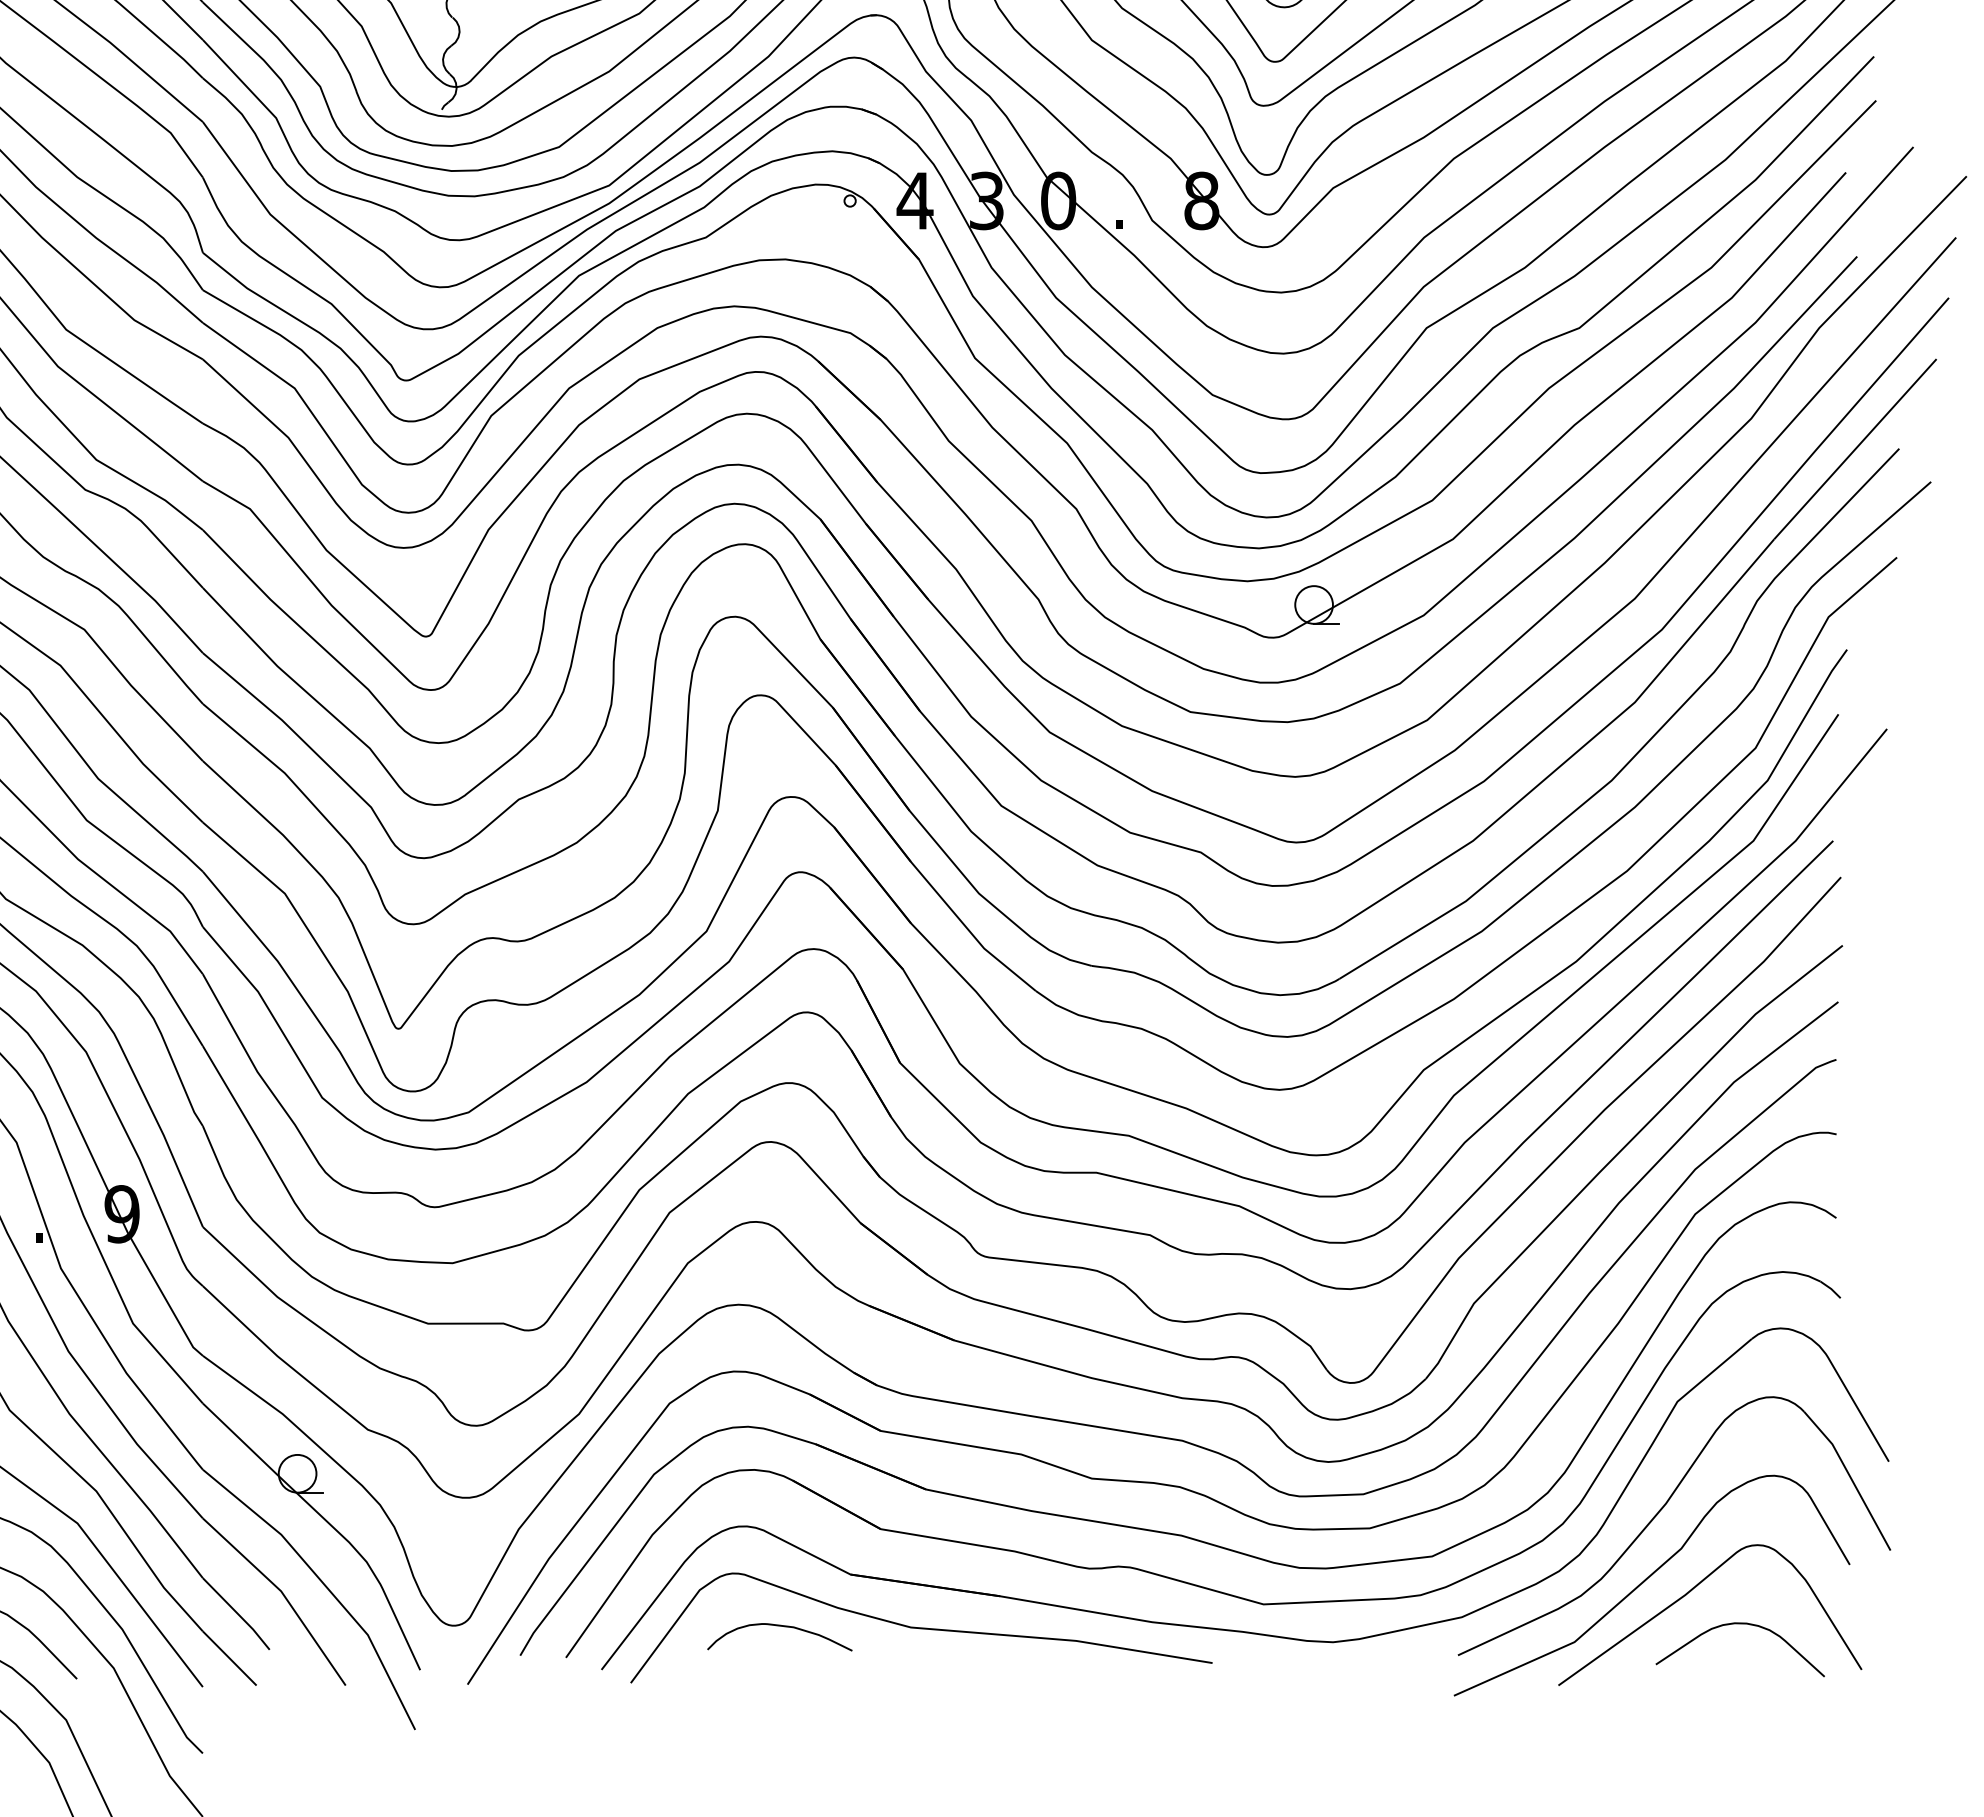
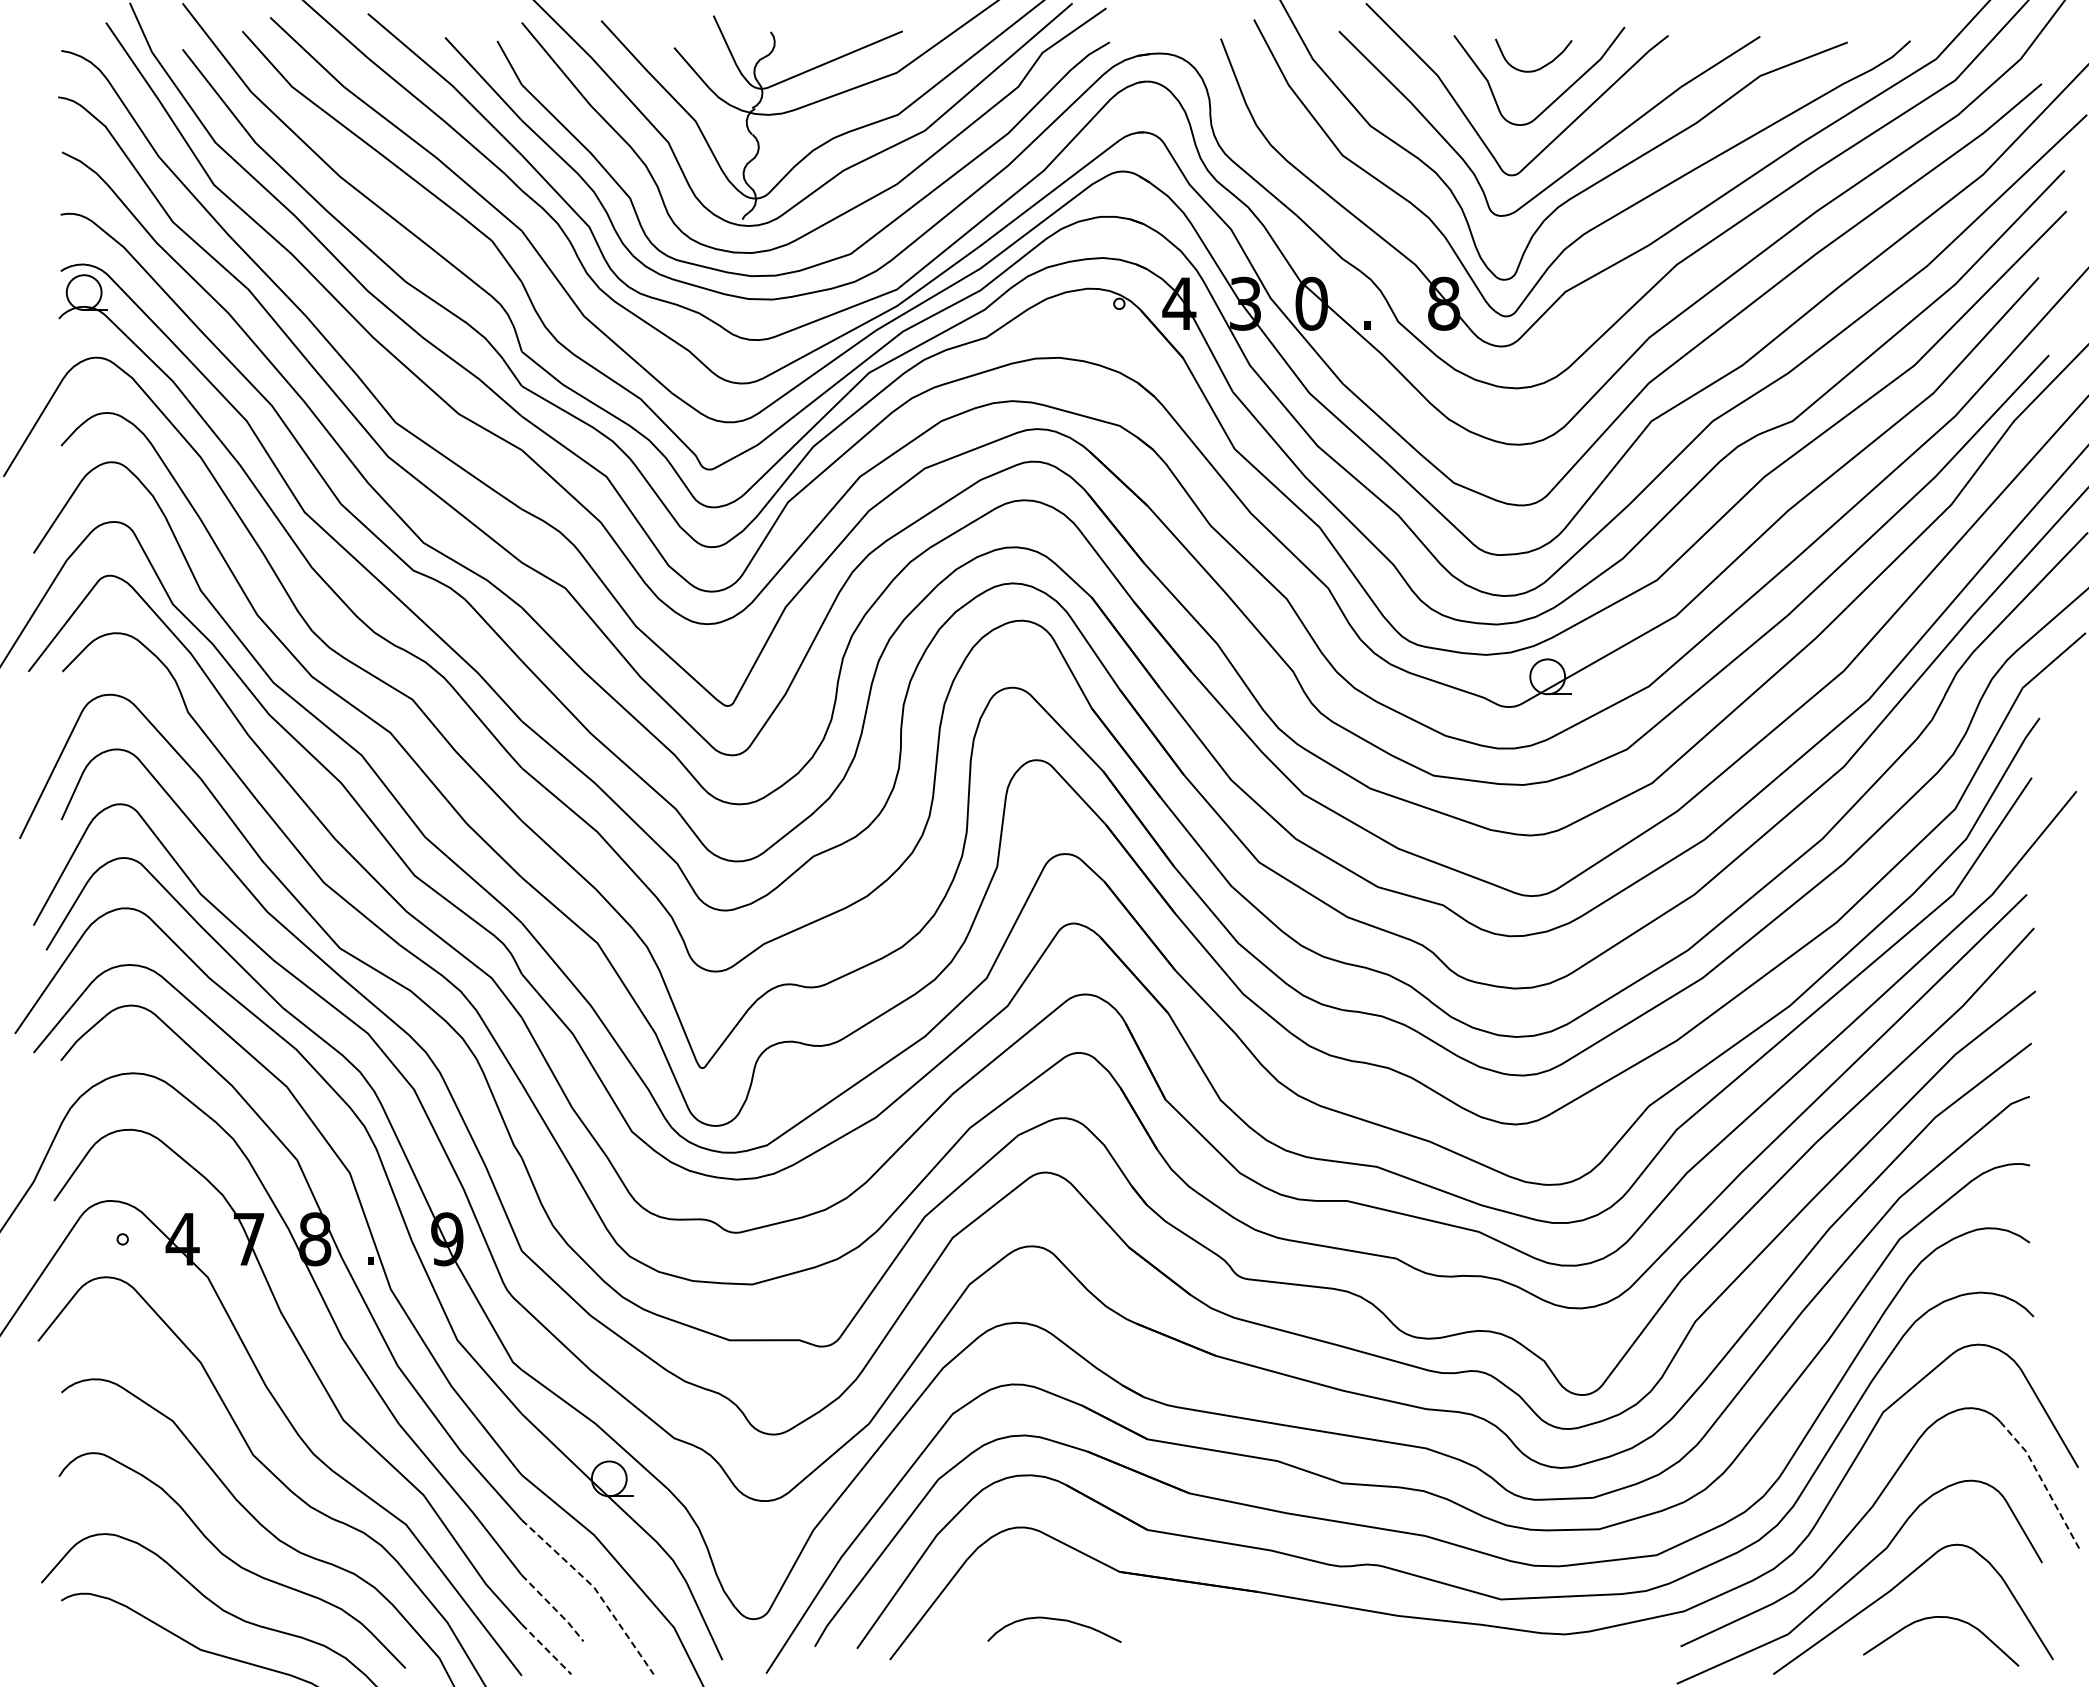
line: (1851, 1478) -> (2043, 1483), solid -> dashed
line: (282, 1593) -> (595, 1589), solid -> dashed
line: (238, 1614) -> (554, 1608), solid -> dashed
curve: (920, 1628) -> (1184, 1621), removed
line: (229, 1658) -> (546, 1649), solid -> dashed

